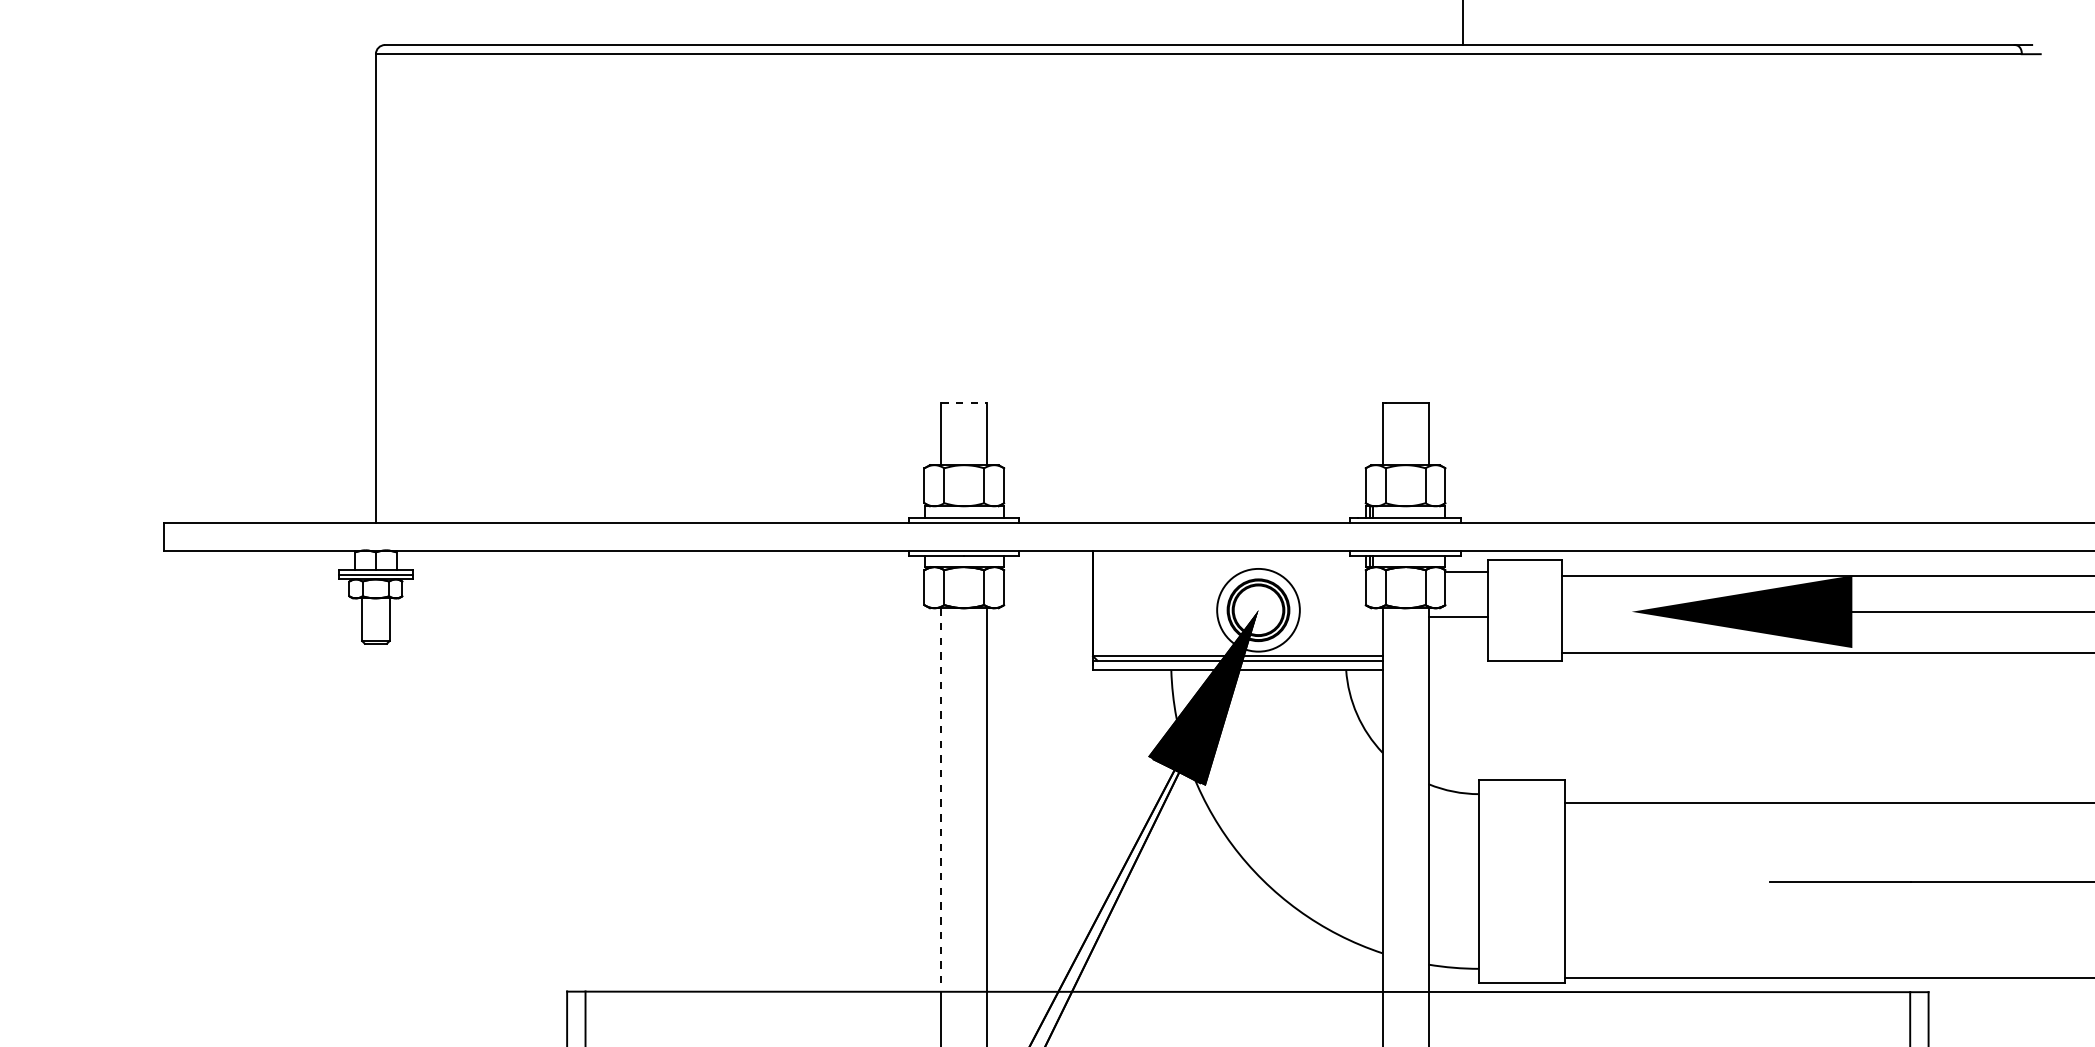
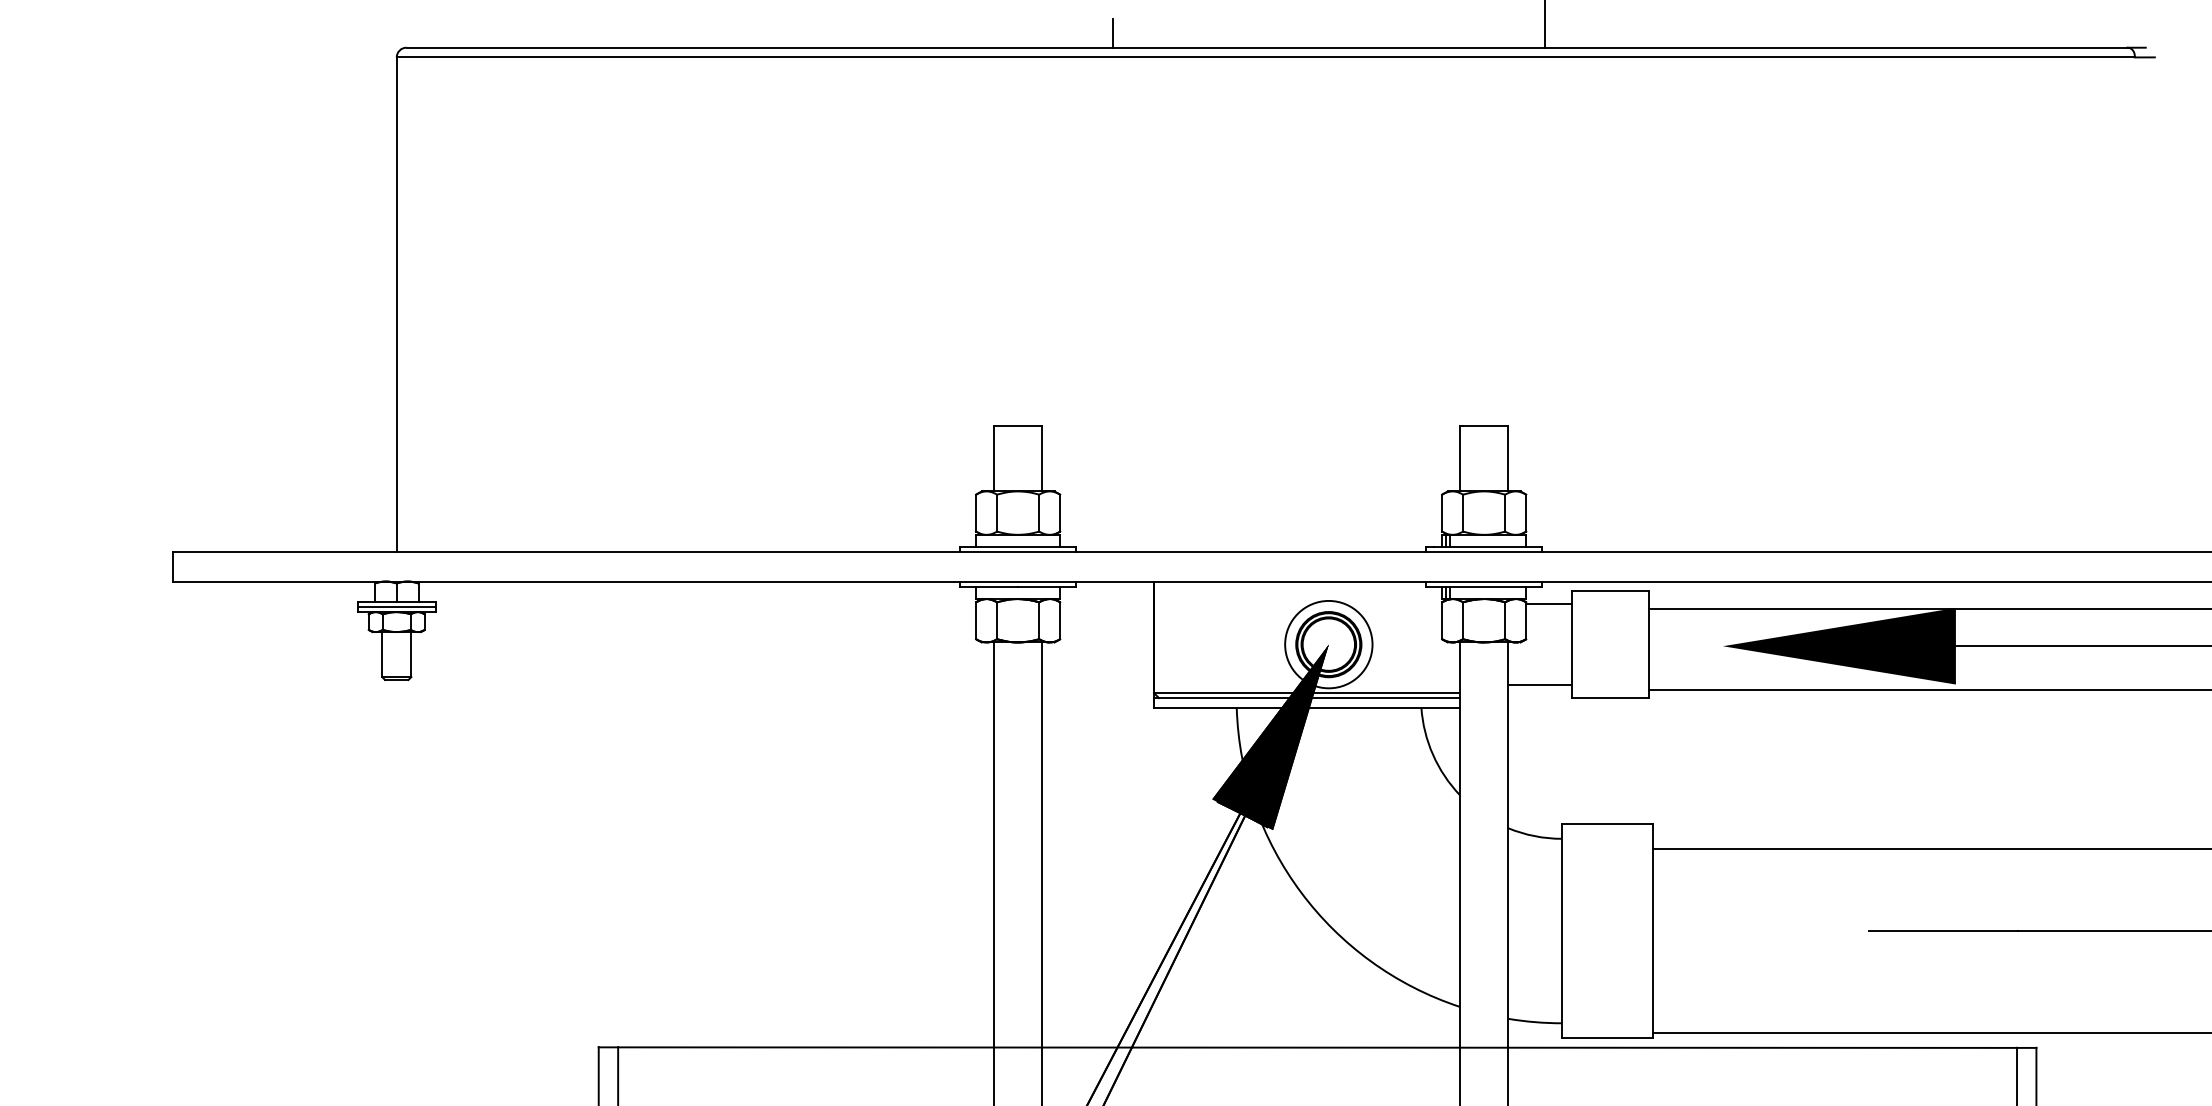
line: (1053, 31) -> (1112, 33), added
line: (964, 403) -> (1018, 426), dashed -> solid
line: (1458, 616) -> (1540, 685), moved
line: (941, 800) -> (994, 845), dashed -> solid

